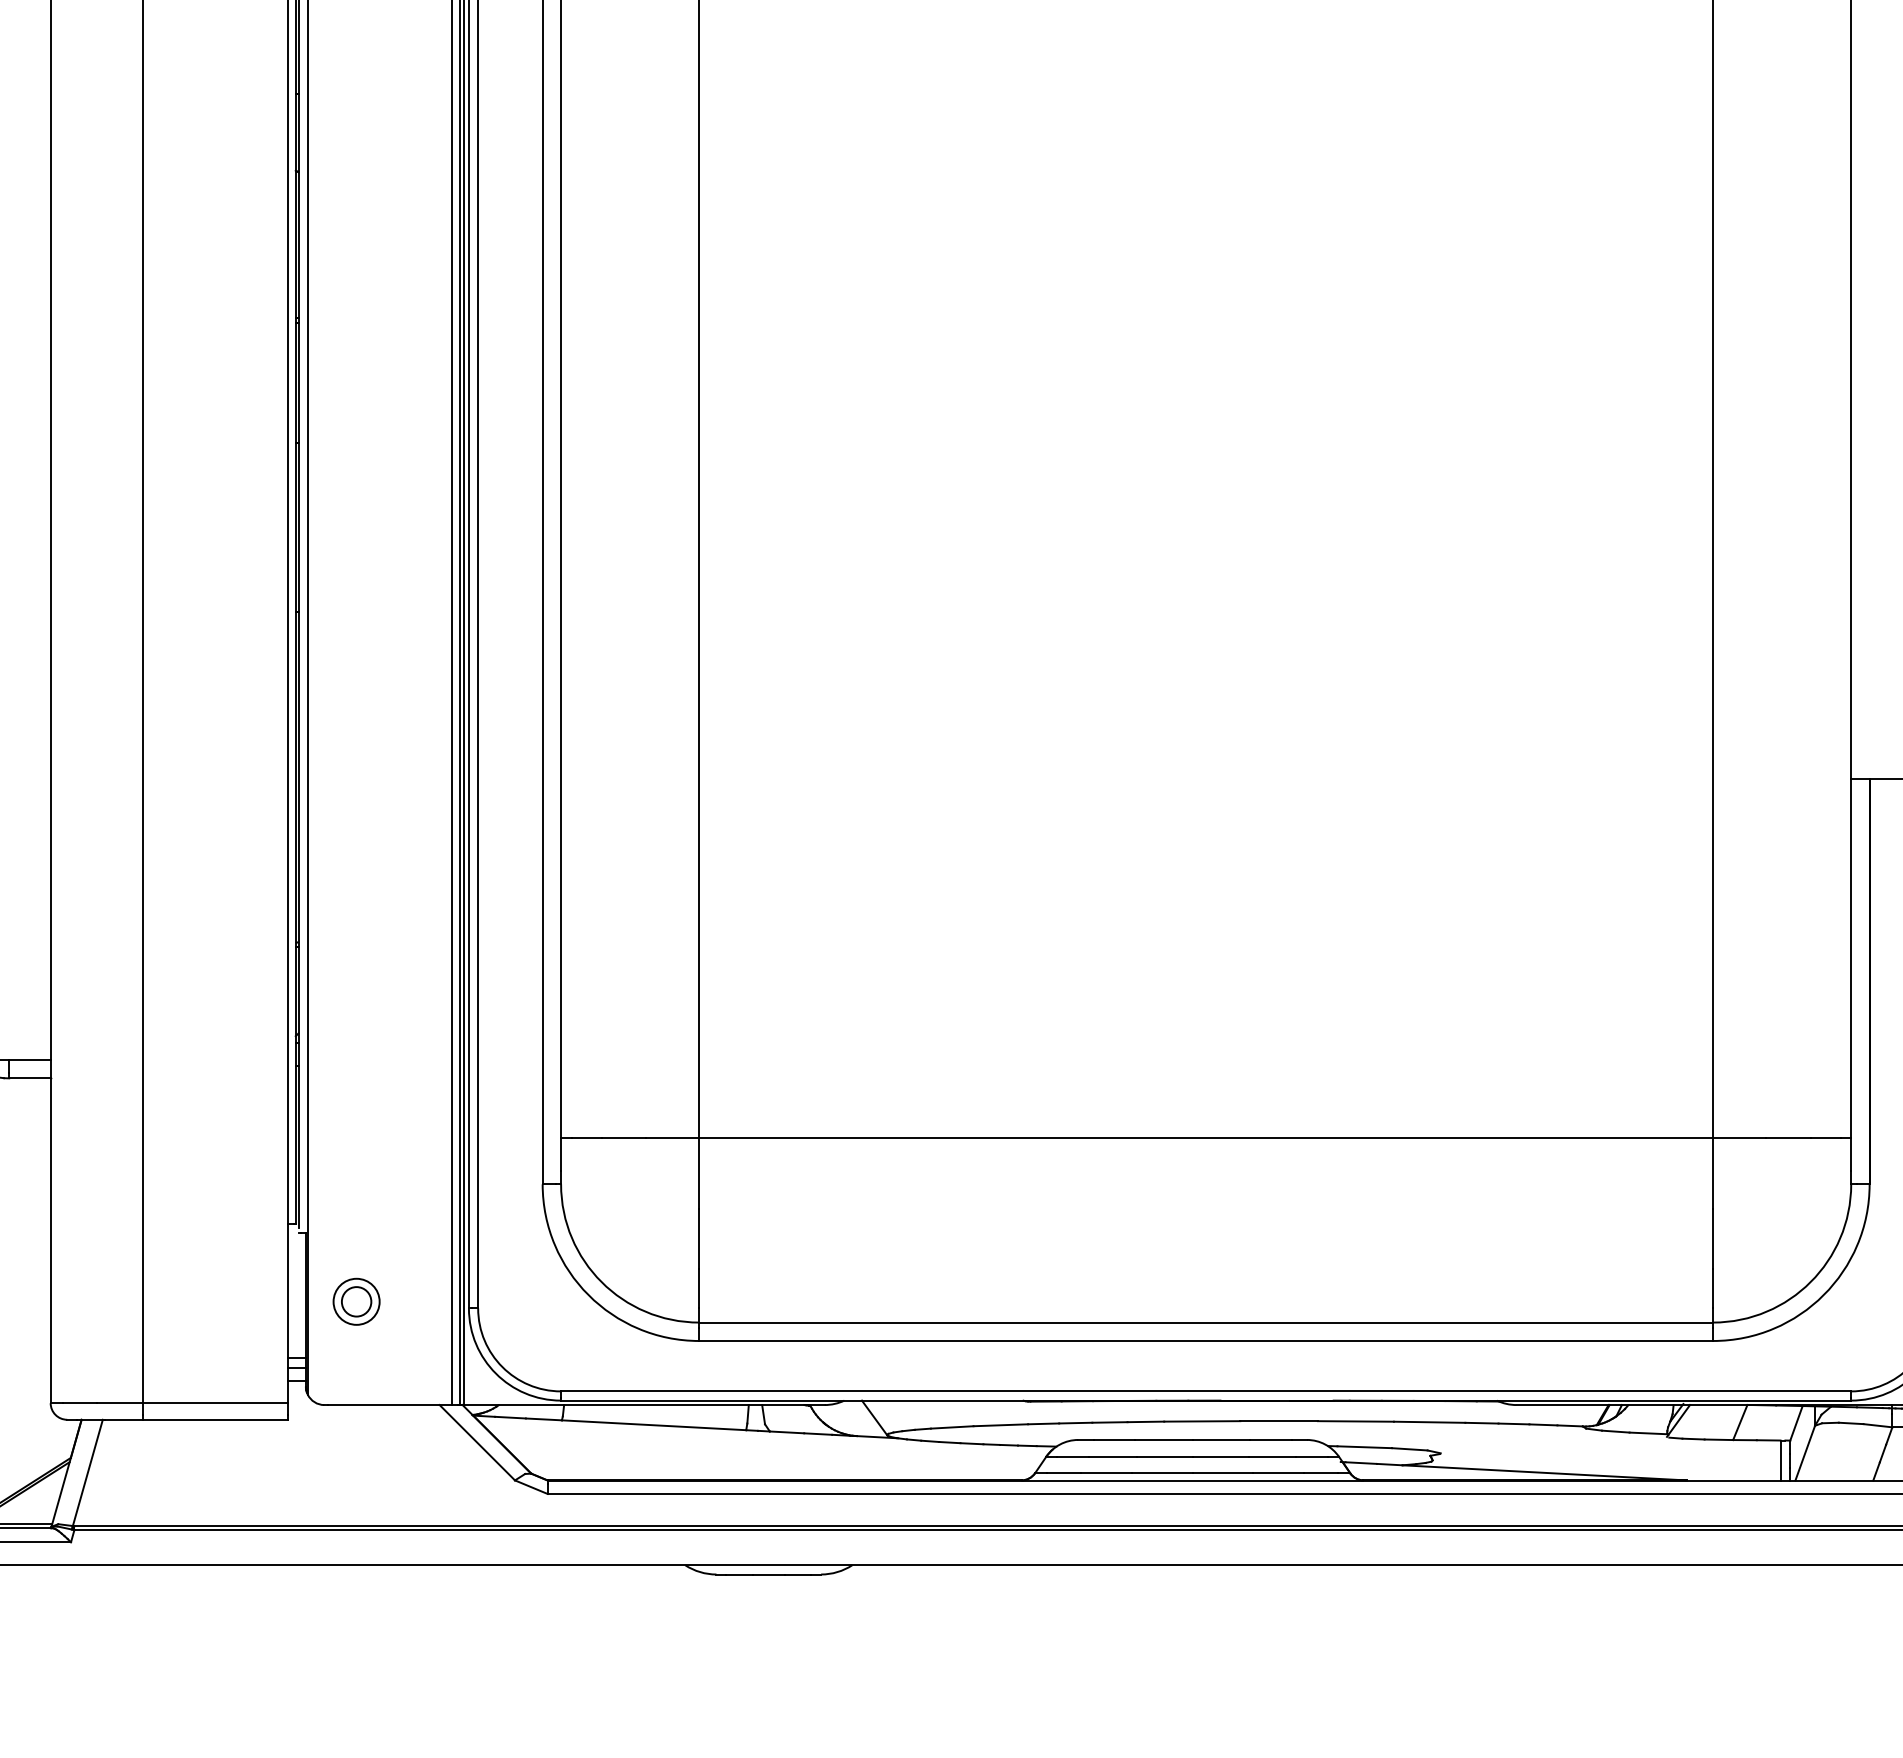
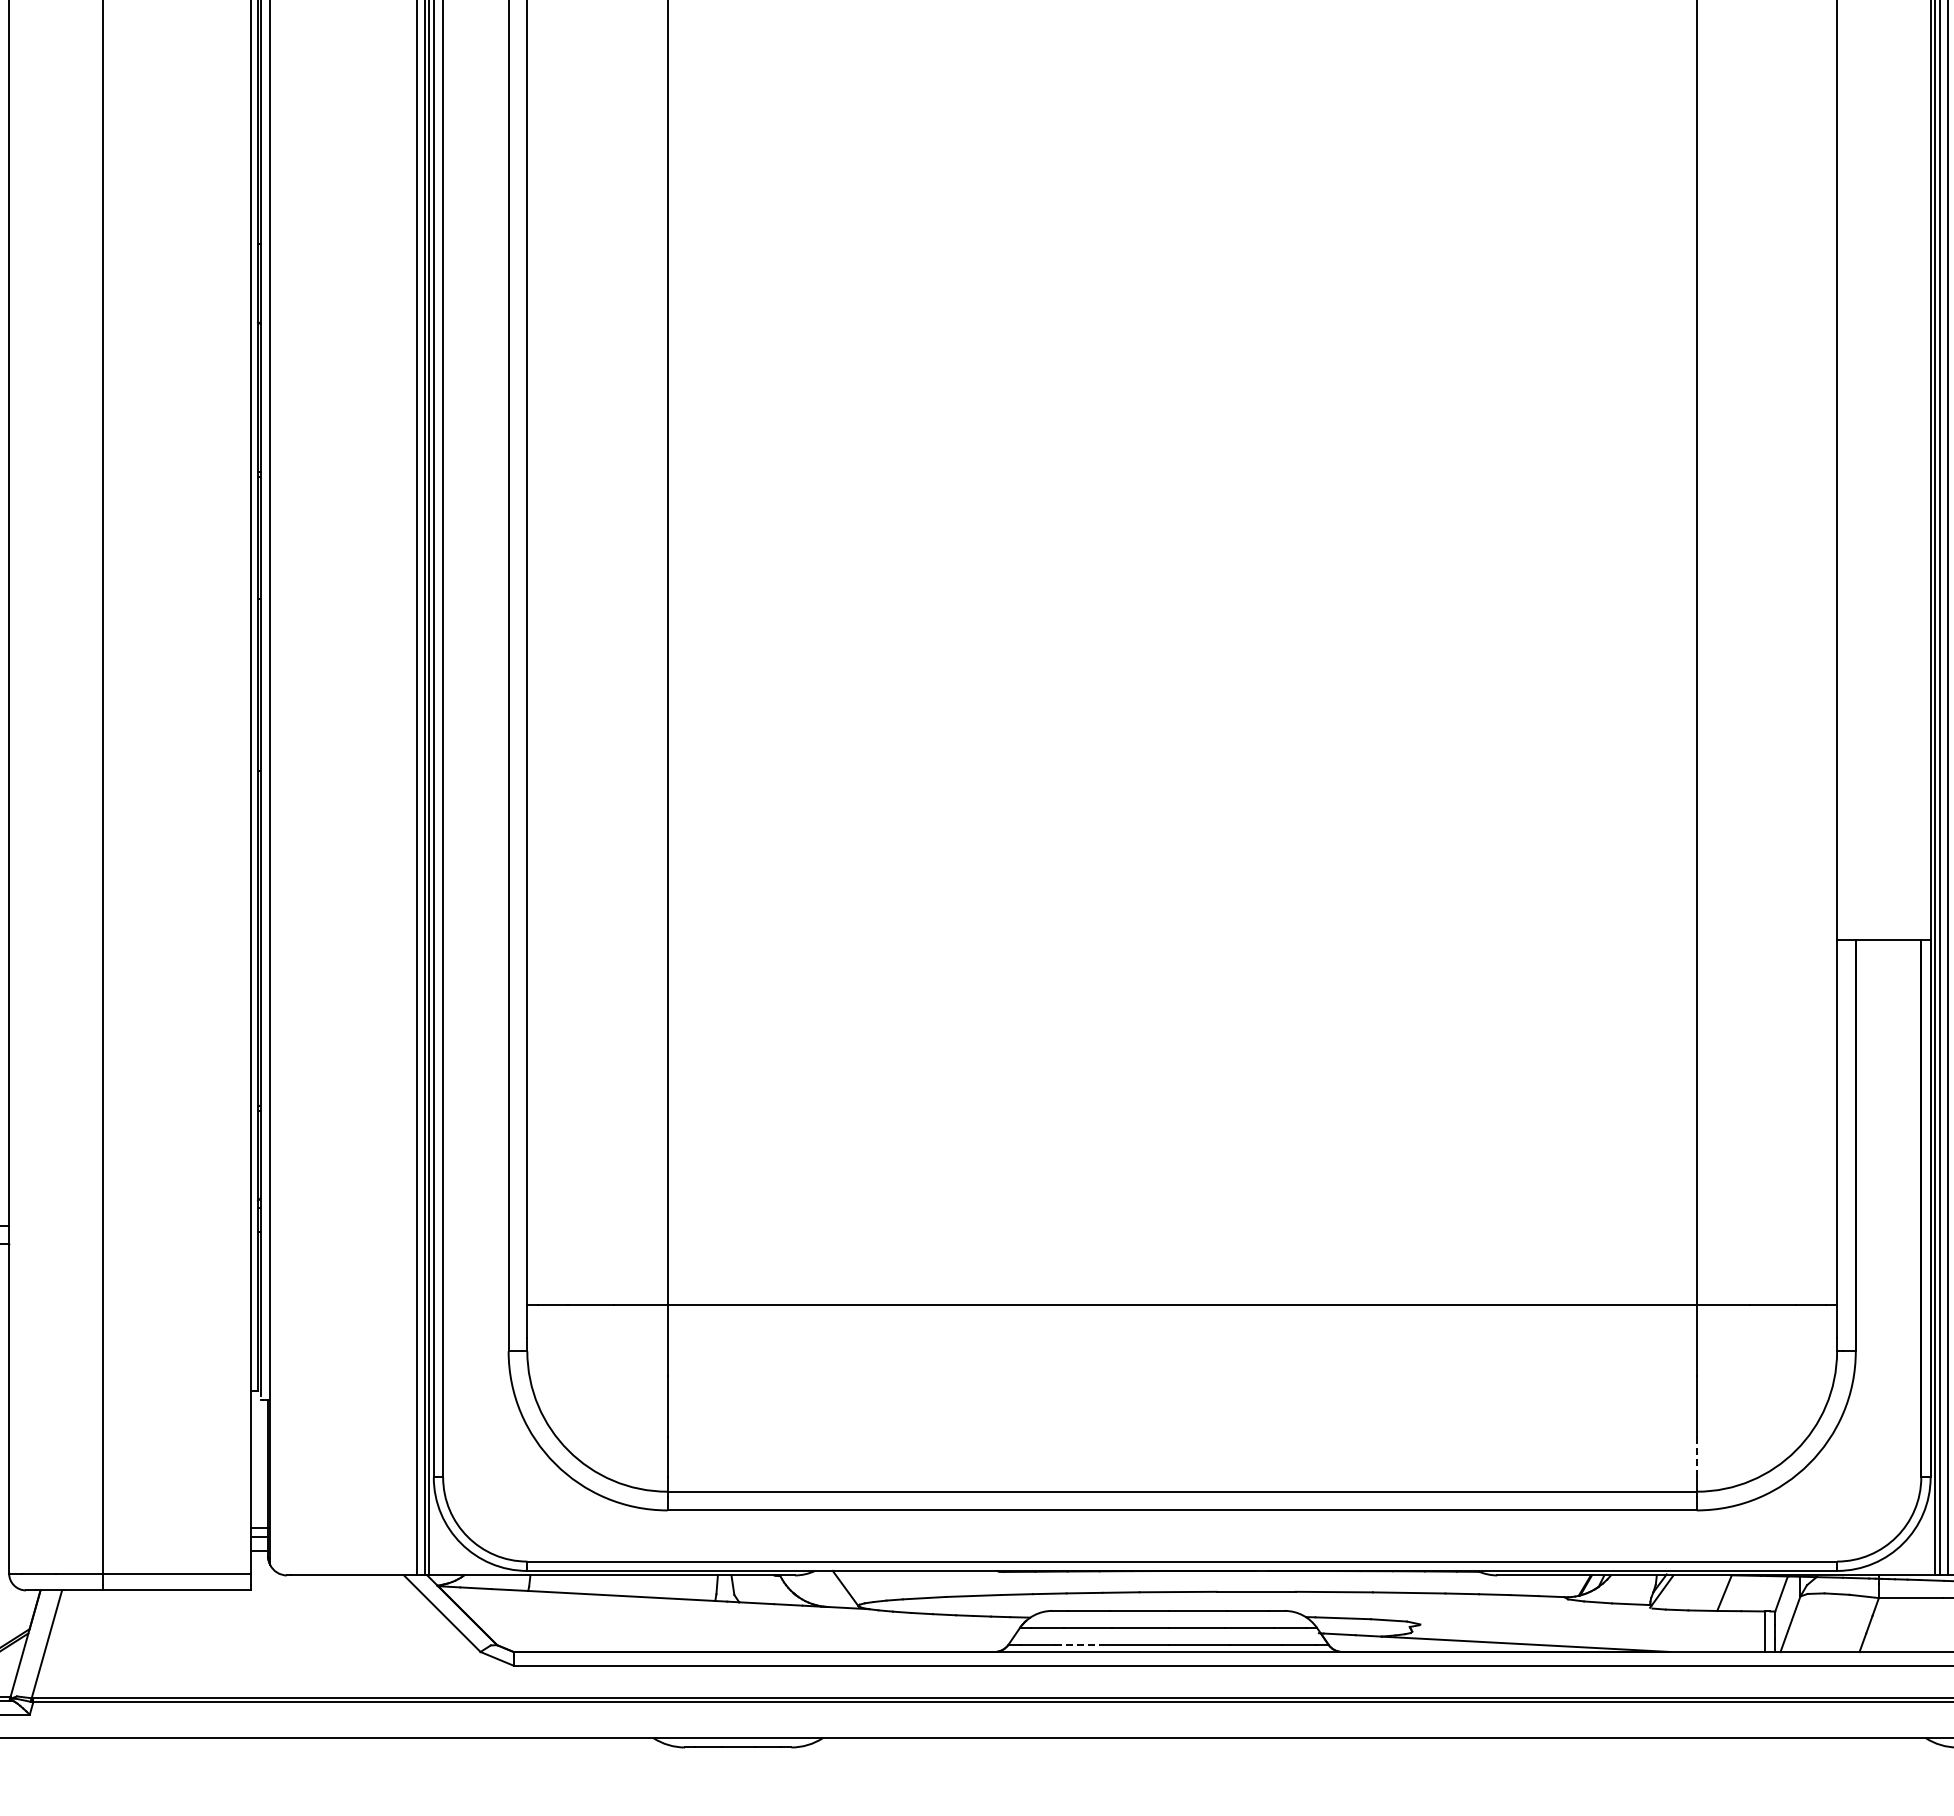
line: (1712, 1287) -> (1696, 1456), solid -> dashed
part: (356, 1301) -> (319, 1470), removed
line: (1106, 1473) -> (1081, 1644), solid -> dashed

